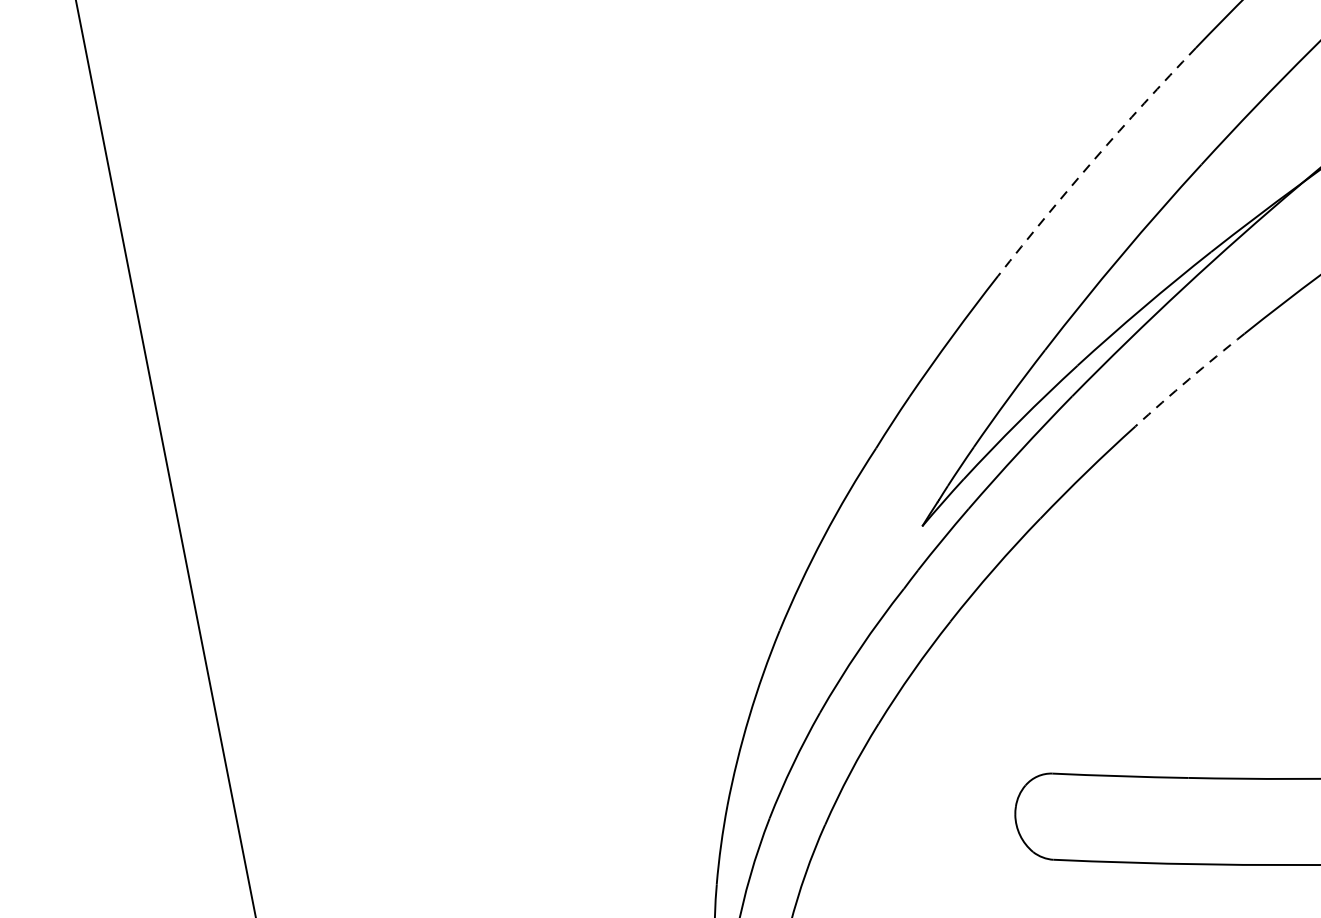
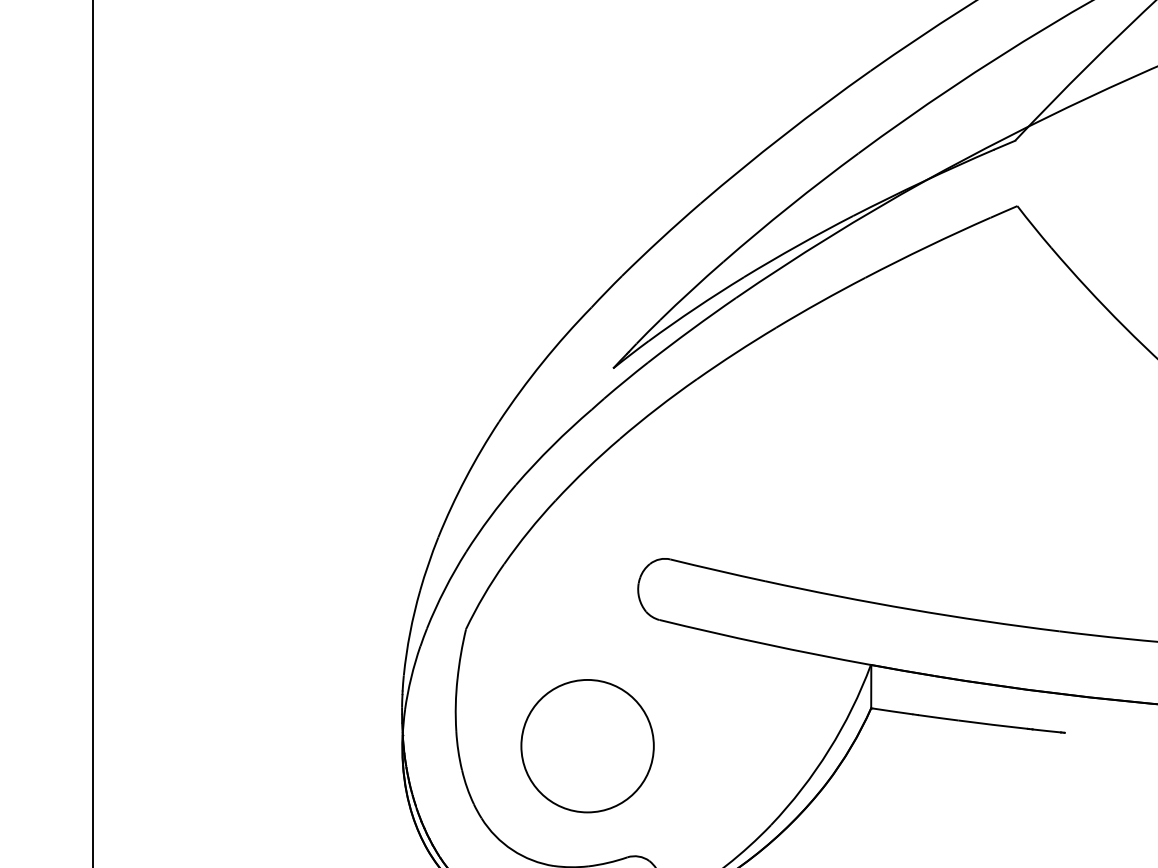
arc: (1094, 159) -> (784, 135), dashed -> solid
arc: (1189, 379) -> (820, 302), dashed -> solid

